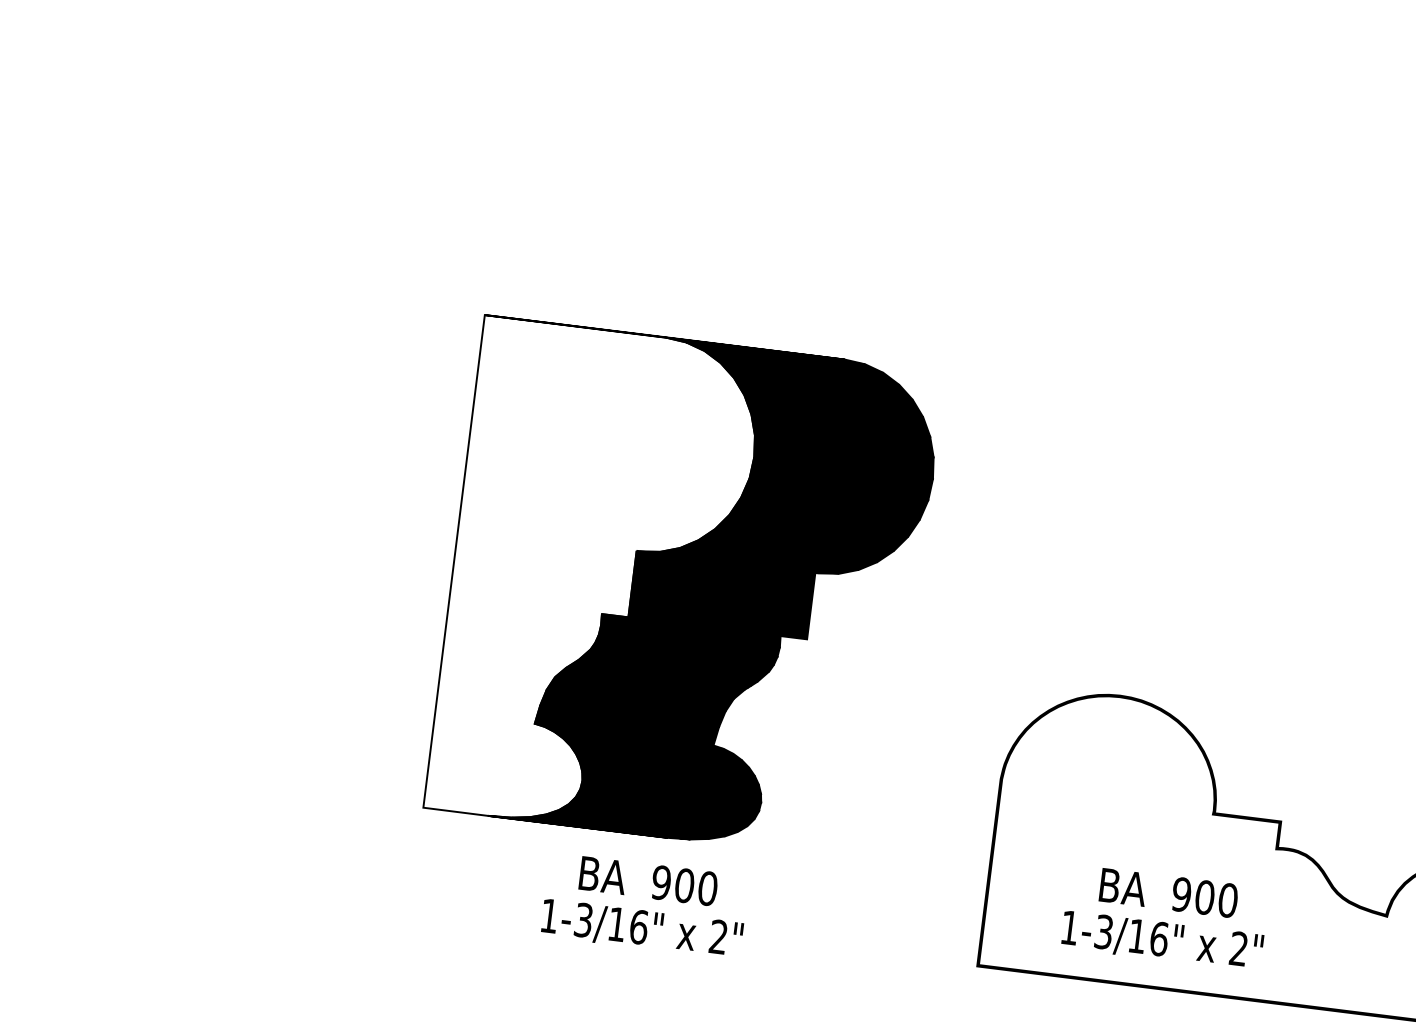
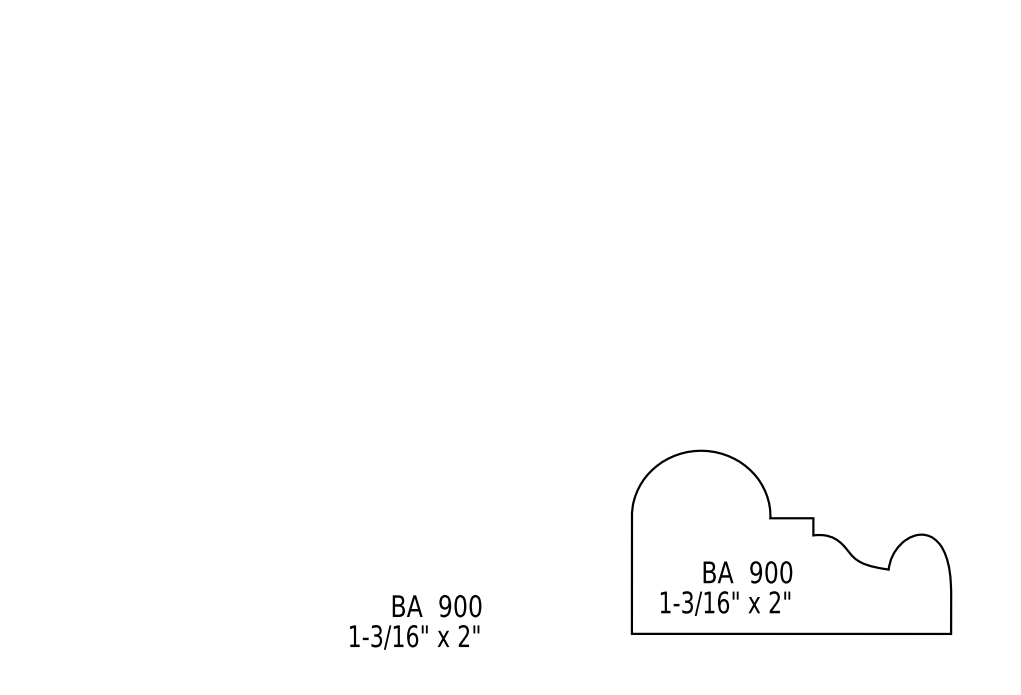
part: (684, 589) -> (414, 417), removed
text: (647, 881) -> (436, 606), moved
text: (1162, 941) -> (725, 603), moved

